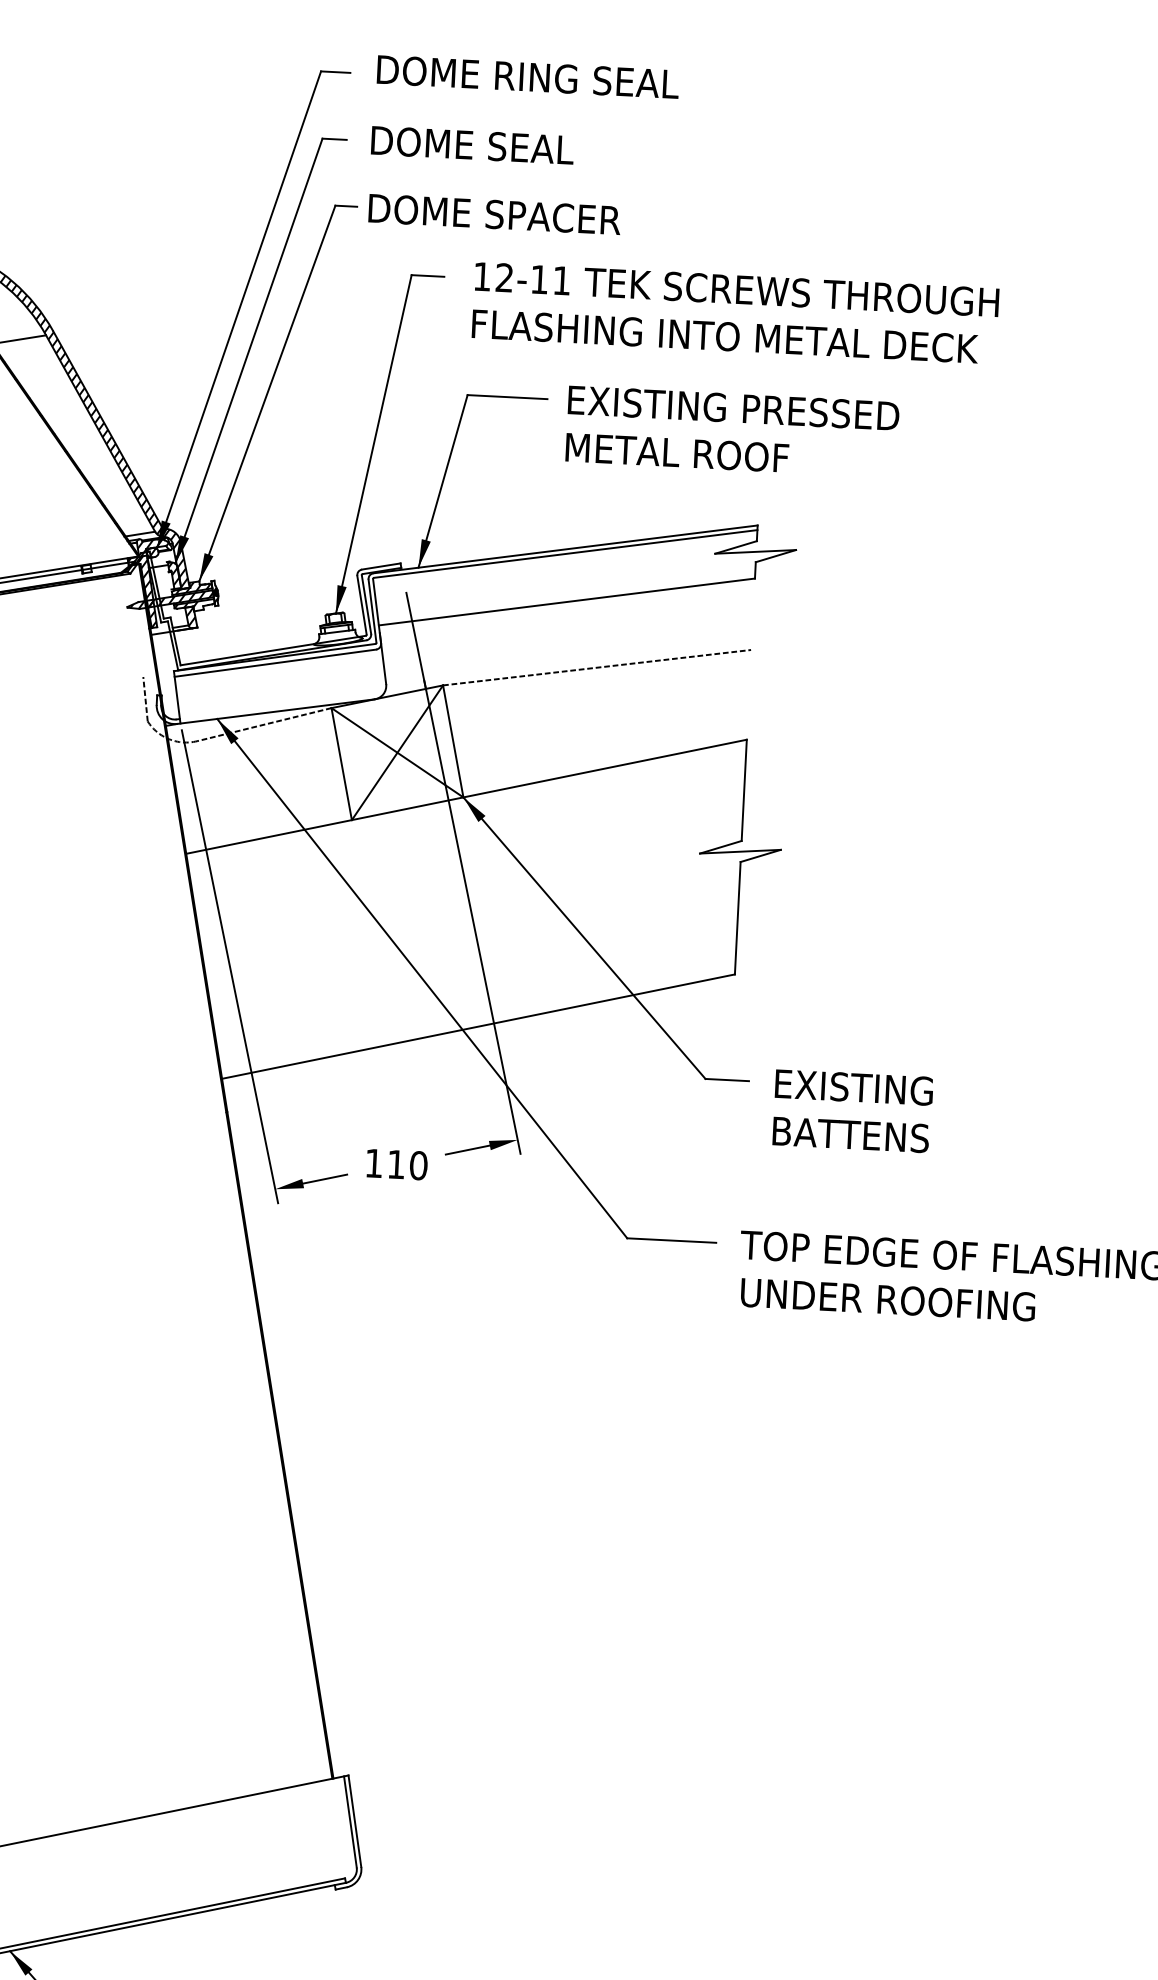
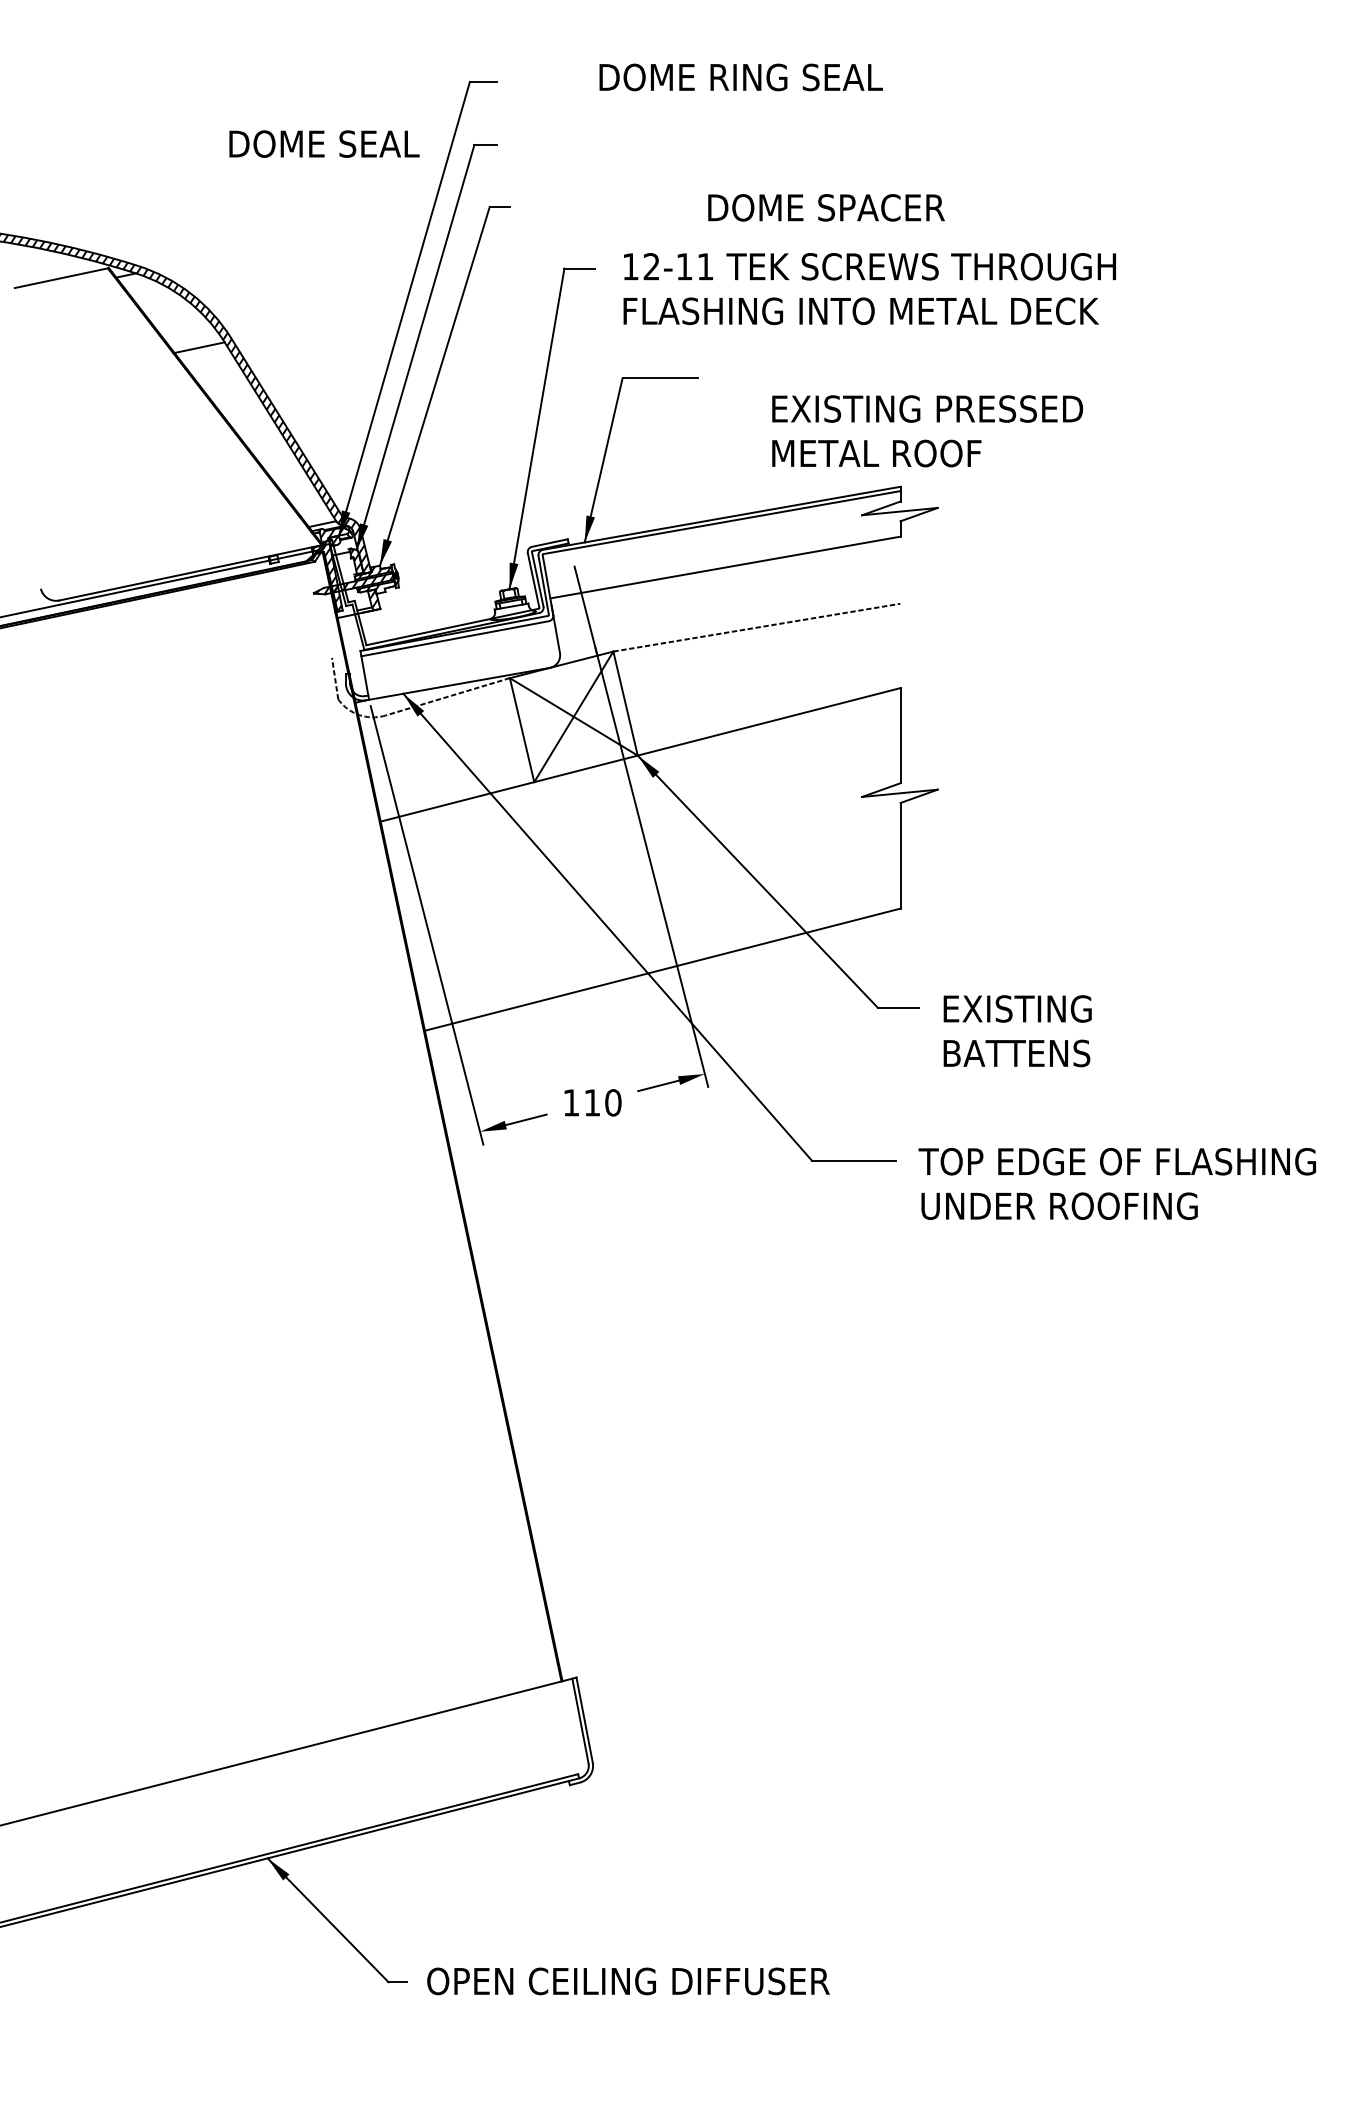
text: (527, 77) -> (740, 77), moved
text: (472, 144) -> (324, 143), moved
text: (494, 214) -> (826, 207), moved
text: (732, 432) -> (927, 431), moved

